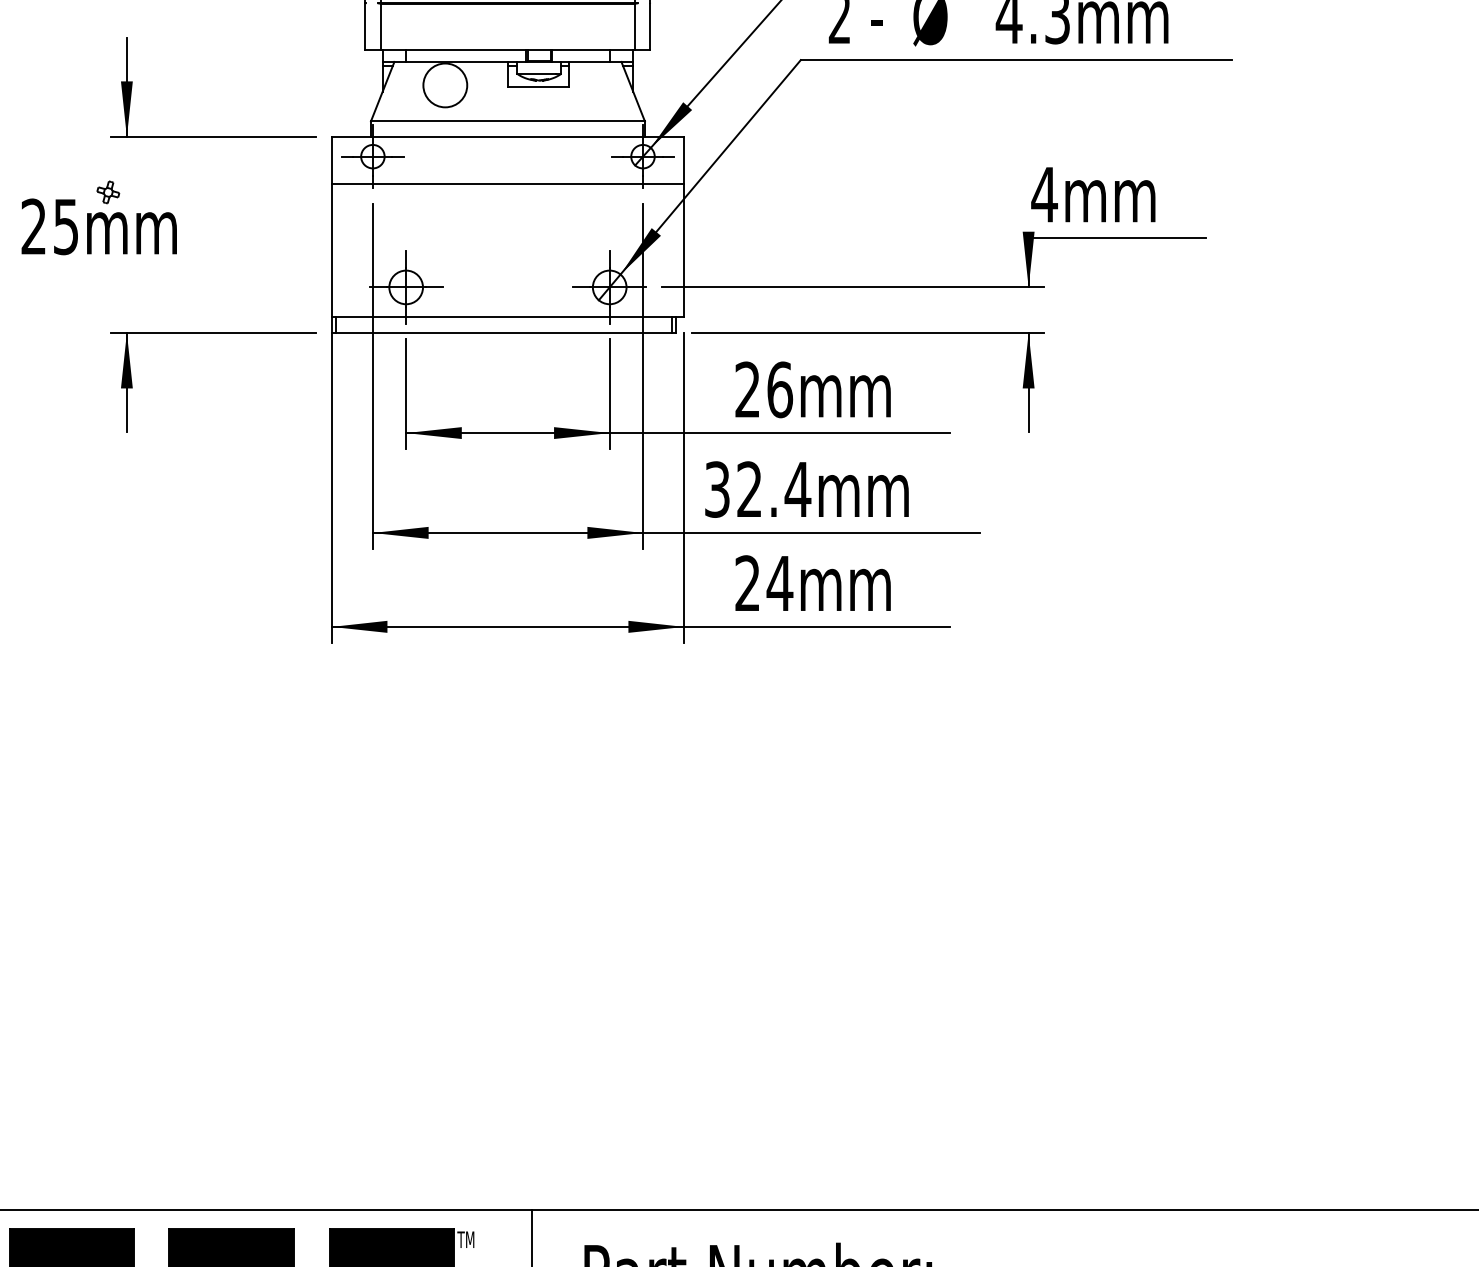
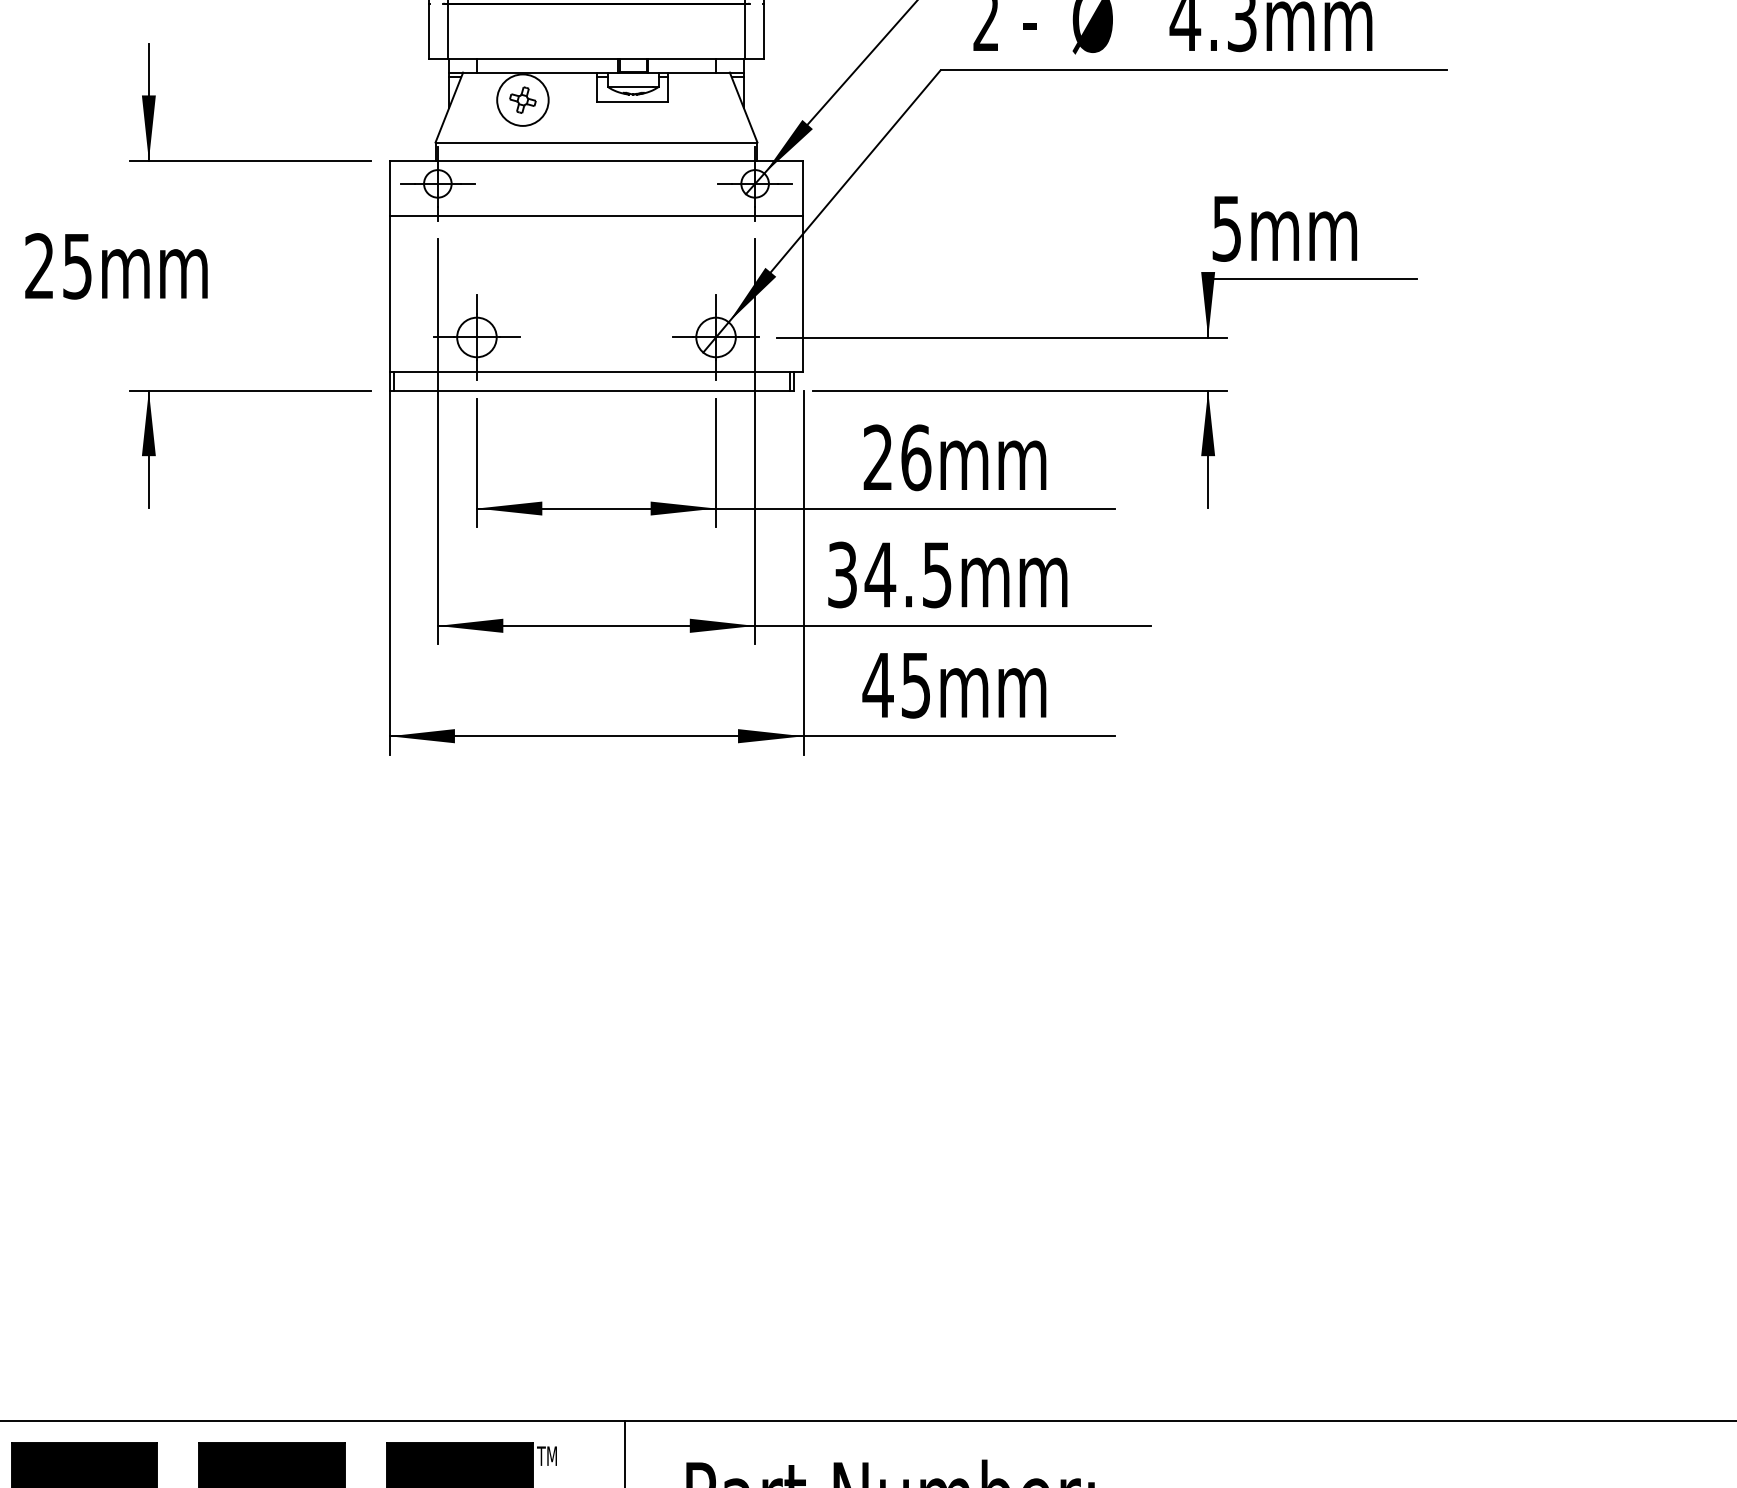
part: (108, 192) -> (523, 100), moved
text: (1044, 195) -> (1226, 229), 4mm -> 5mm
text: (773, 489) -> (908, 574), 32.4mm -> 34.5mm
text: (763, 583) -> (896, 685), 24mm -> 45mm

